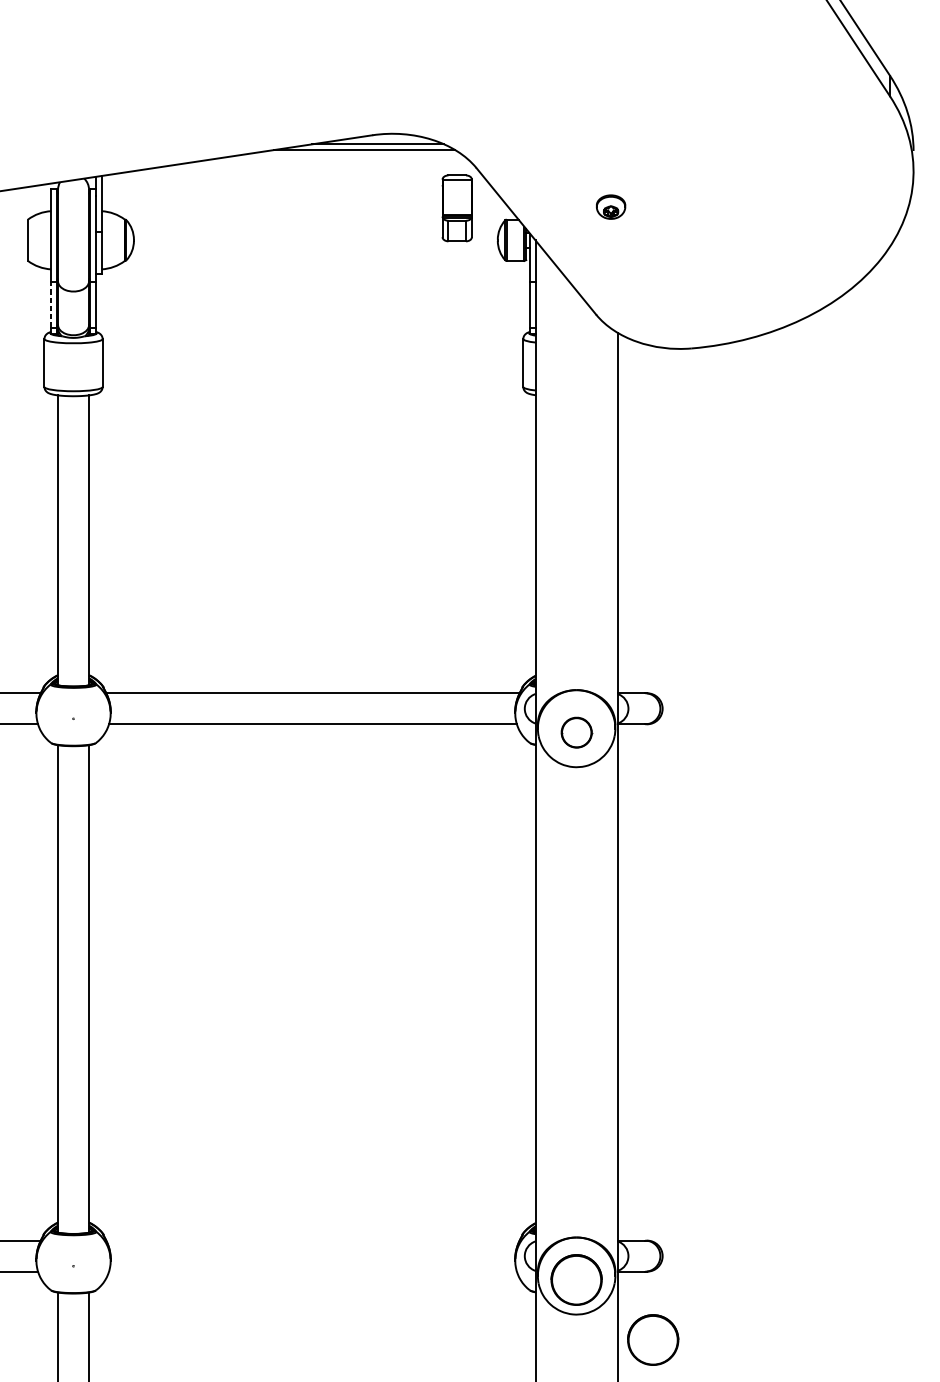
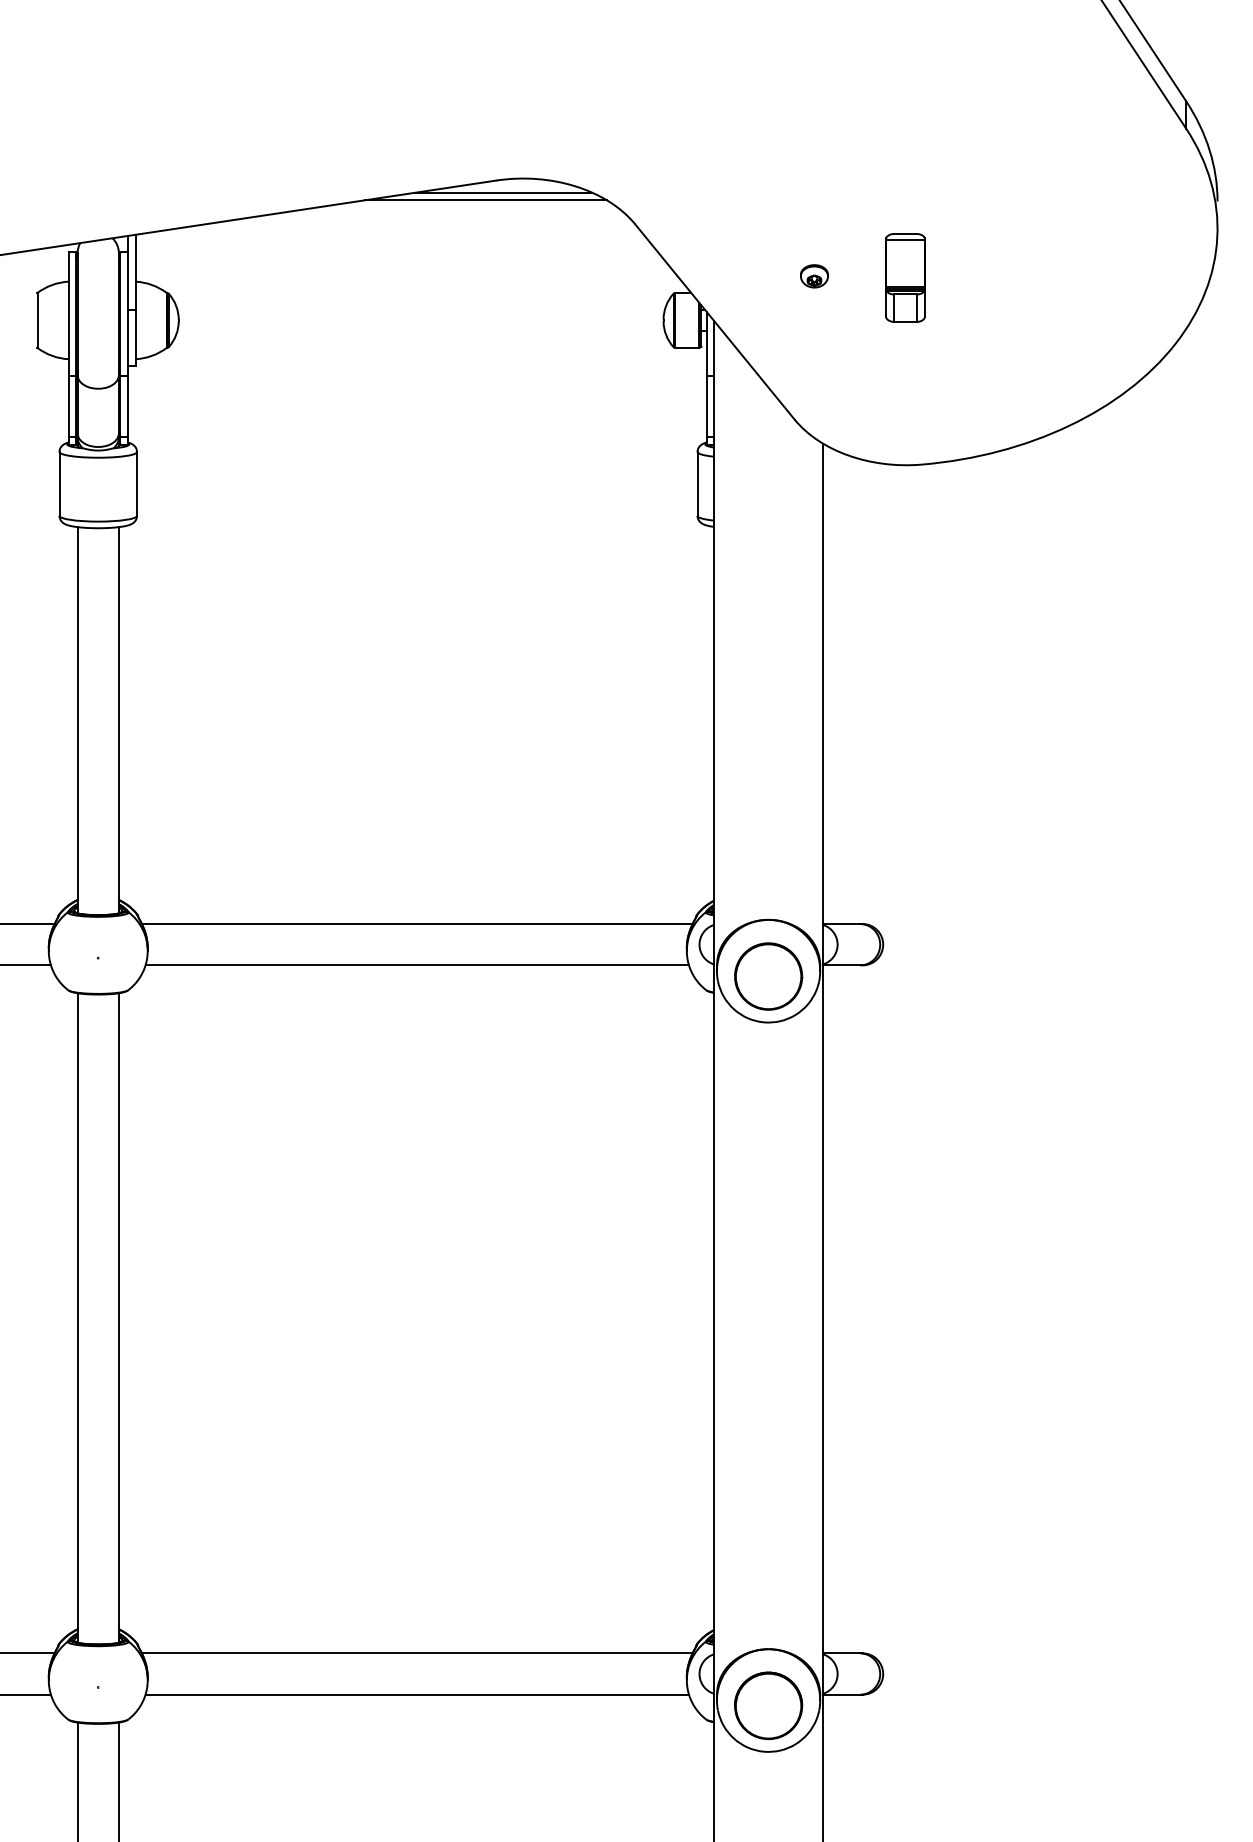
part: (611, 207) -> (814, 276), size x0.71
part: (457, 208) -> (905, 277), moved
line: (51, 304) -> (68, 405), dashed -> solid
part: (576, 732) -> (768, 976), size x1.67
line: (312, 1240) -> (416, 1653), added
line: (313, 1271) -> (417, 1694), added
part: (653, 1339) -> (870, 1785), removed

